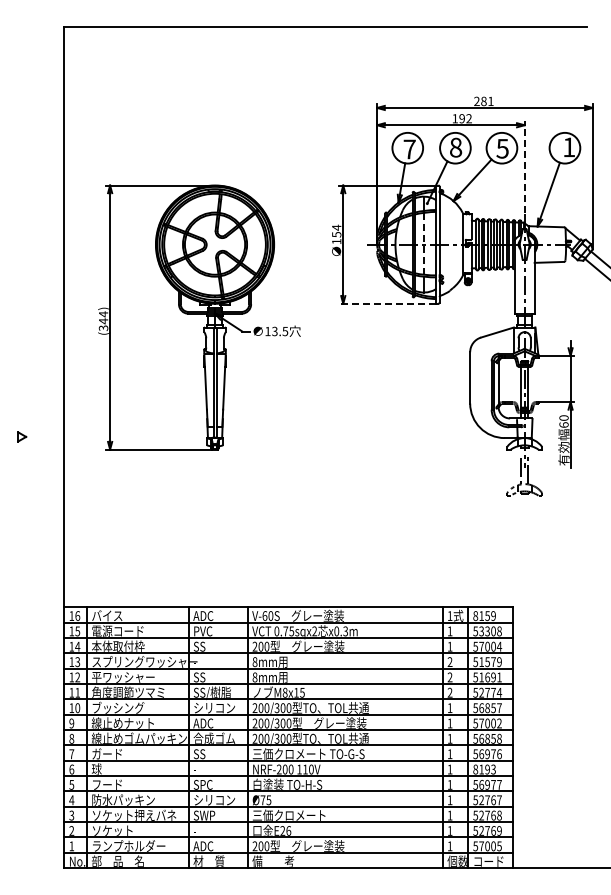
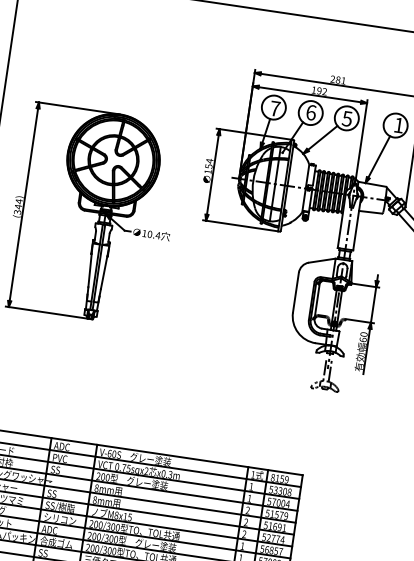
text: (456, 147) -> (311, 112), 8 -> 6
line: (524, 167) -> (362, 135), dashed -> solid
line: (423, 243) -> (275, 183), dashed -> solid
line: (386, 303) -> (239, 225), dashed -> solid
text: (279, 331) -> (153, 234), 13.5 -> 10.4

